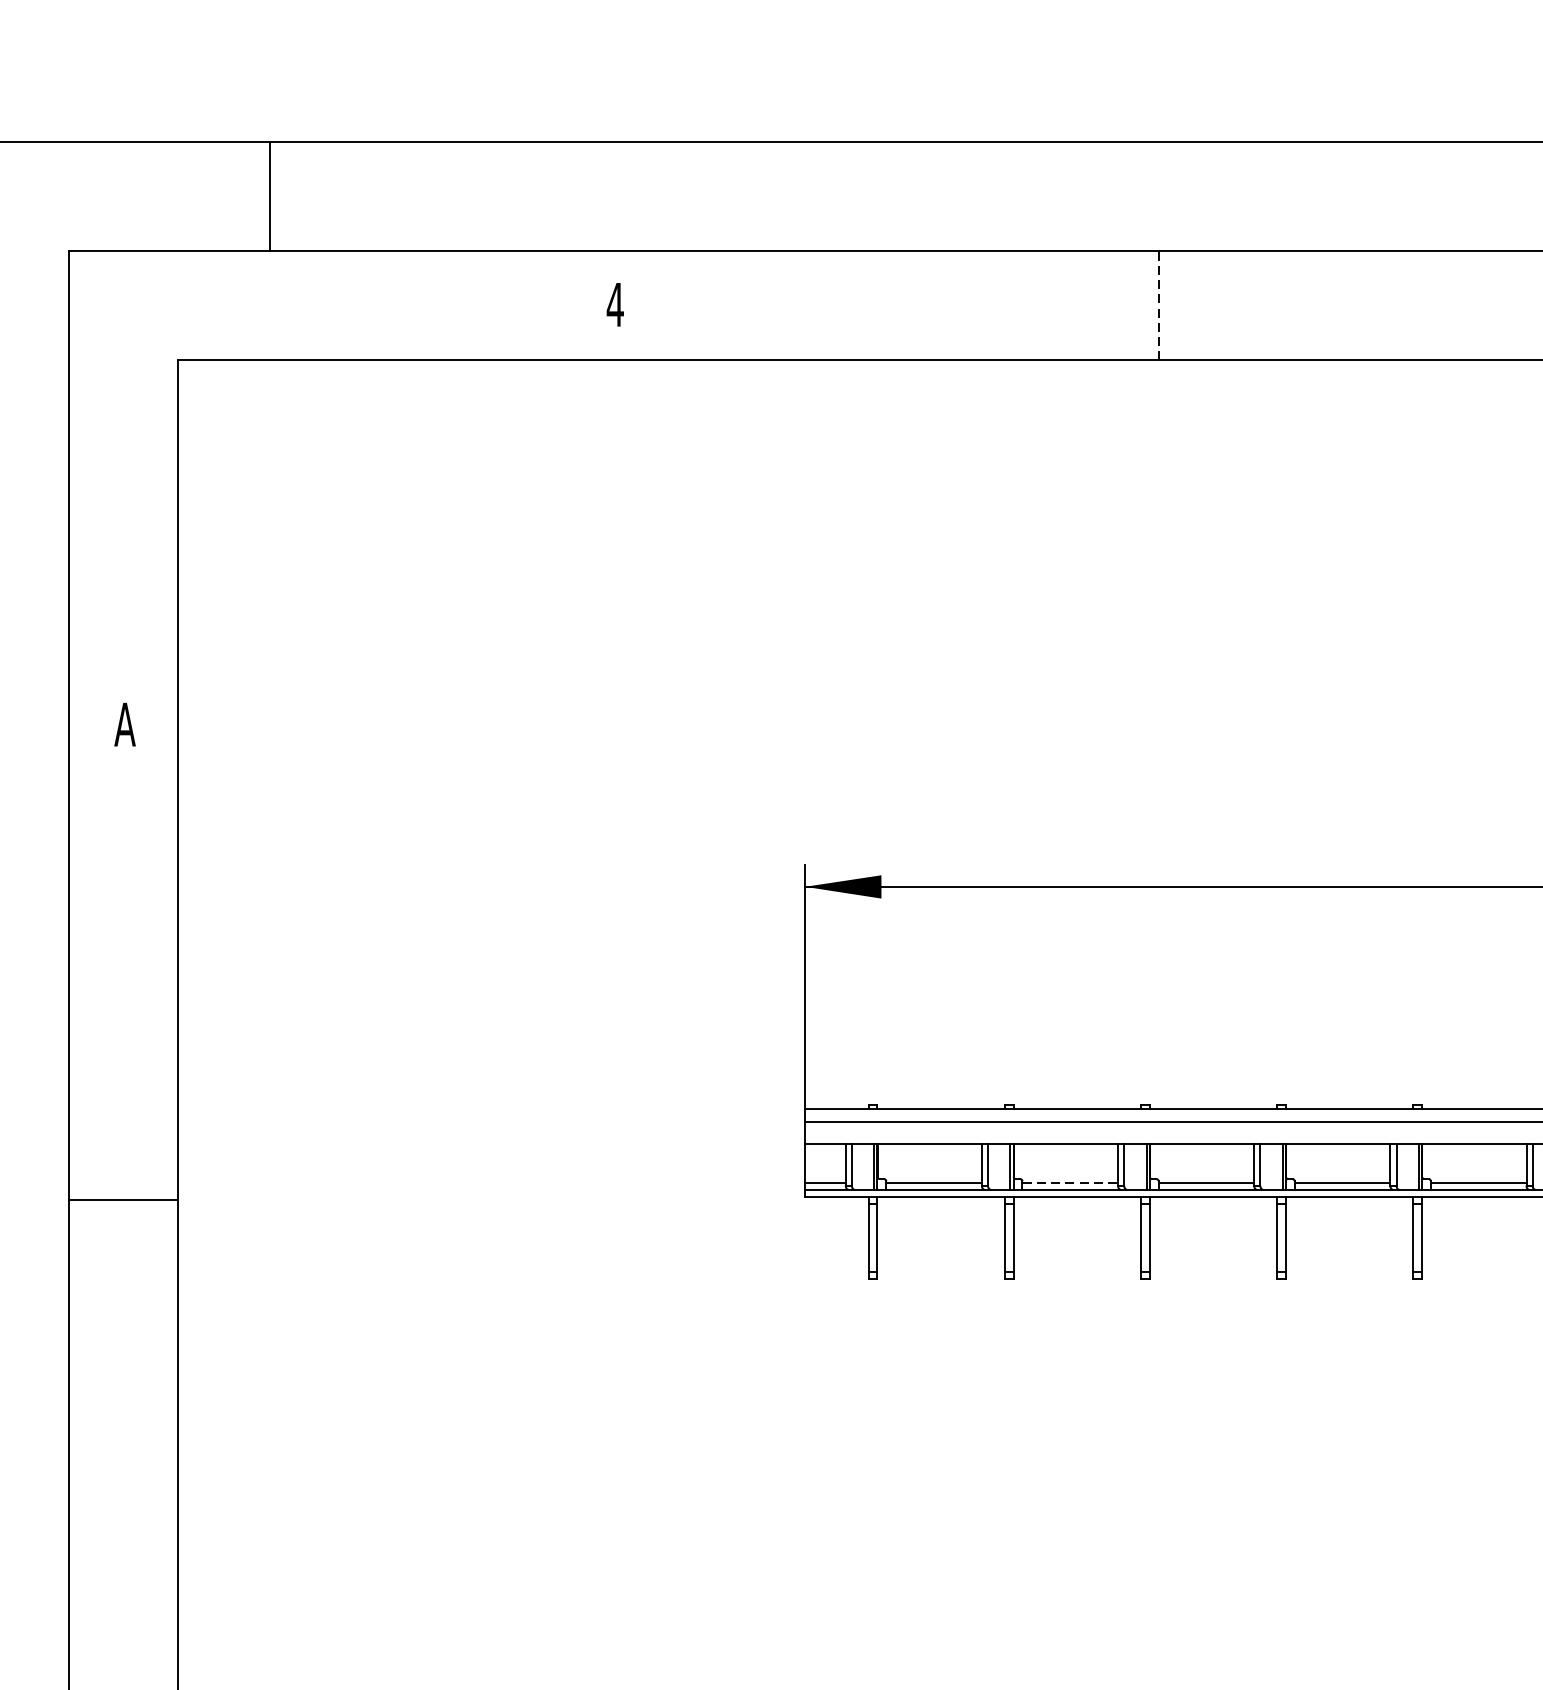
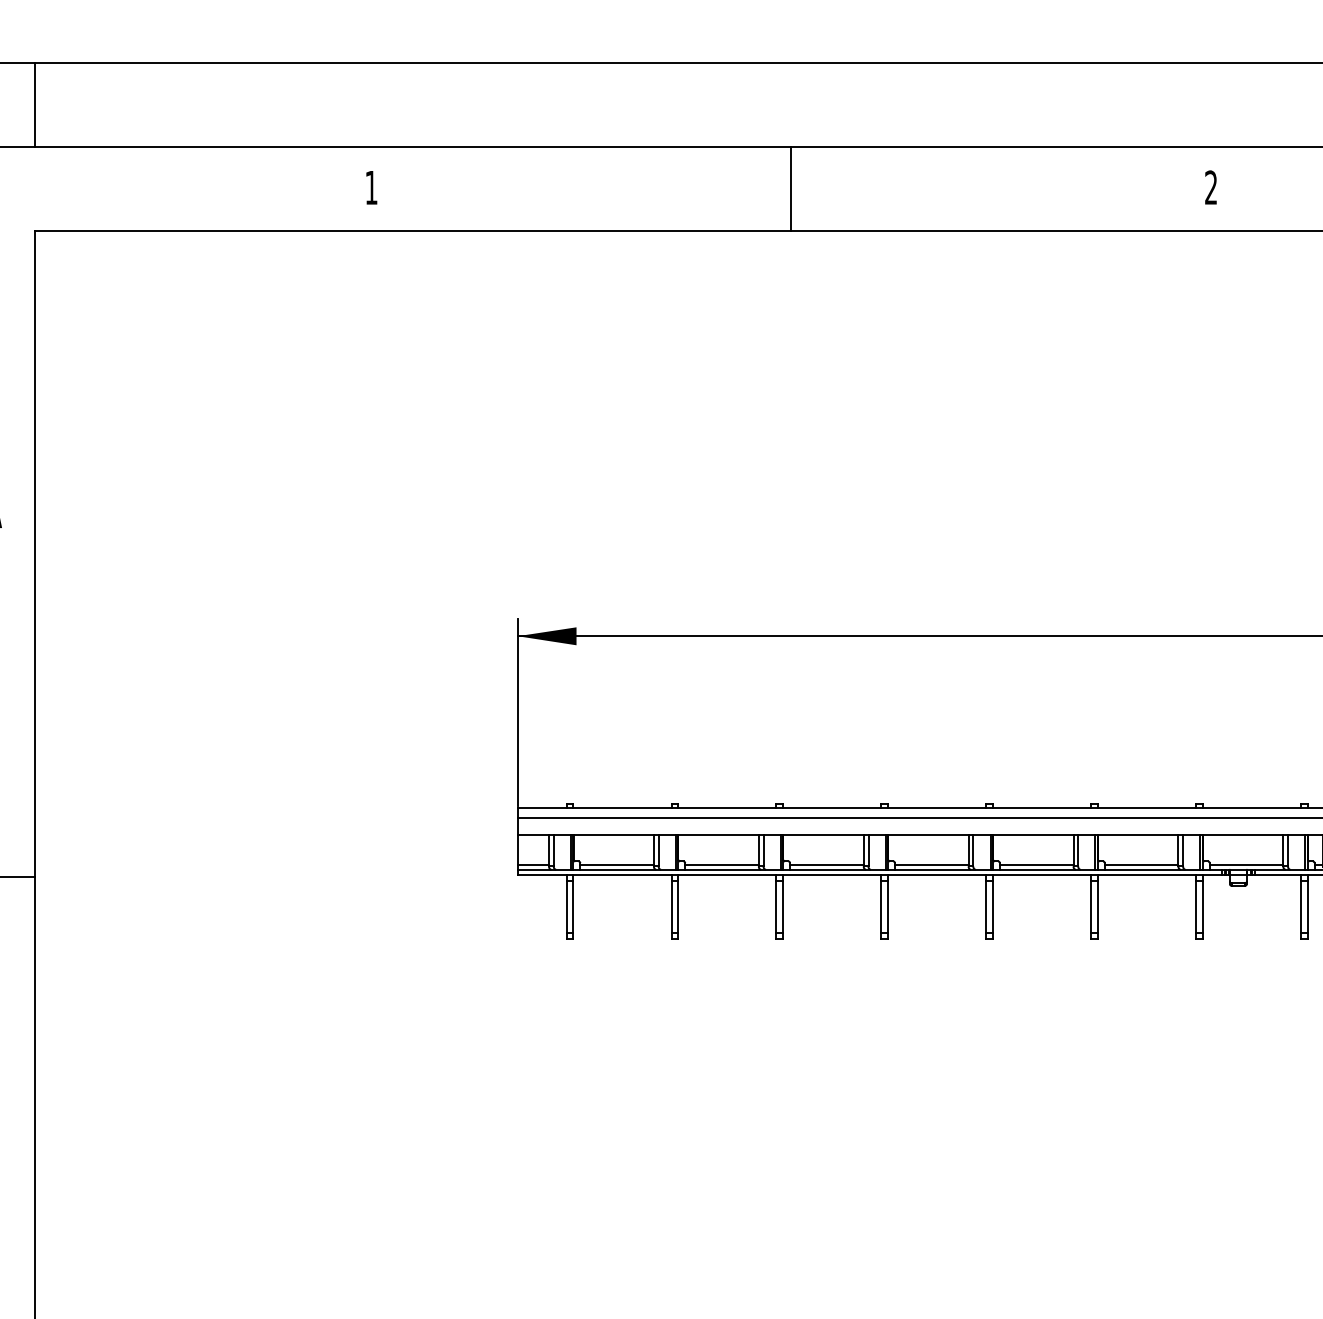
line: (270, 196) -> (34, 104), moved
text: (615, 304) -> (371, 187), 4 -> 1
line: (1159, 305) -> (790, 188), dashed -> solid
line: (1070, 1183) -> (722, 864), dashed -> solid

